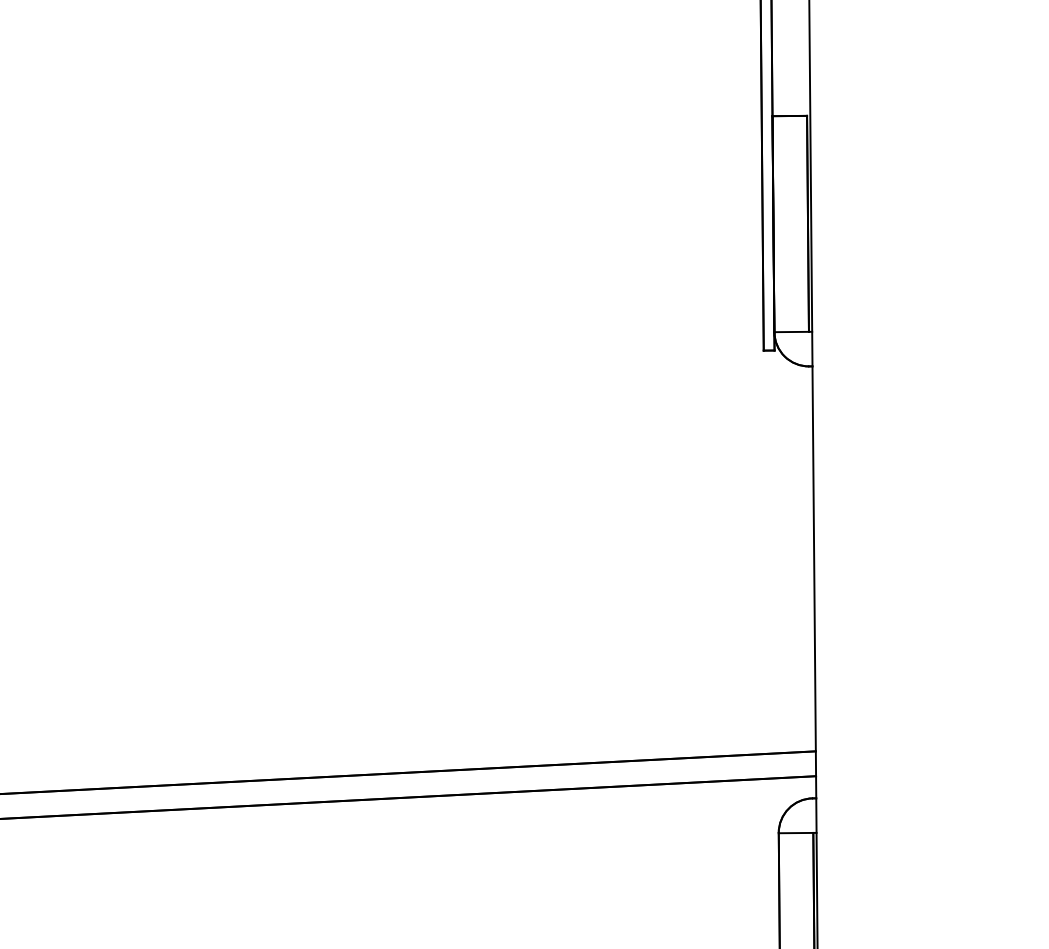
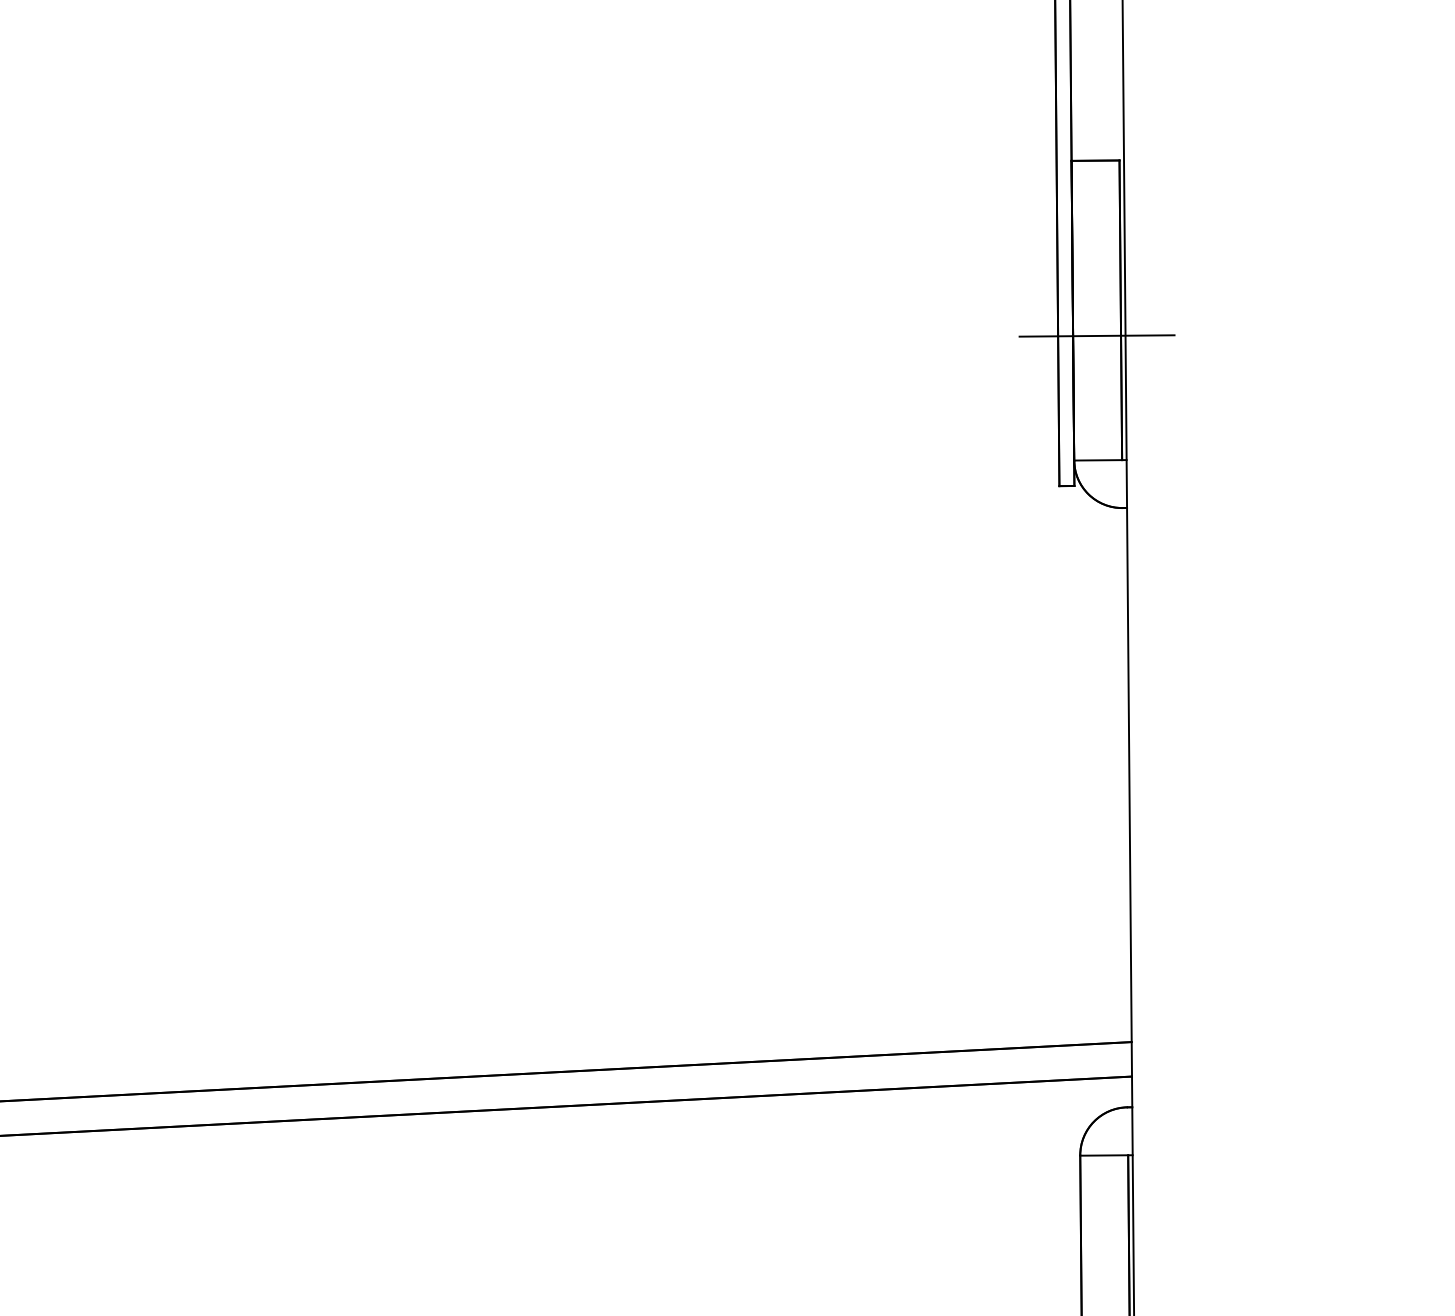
line: (790, 242) -> (1096, 335), added

